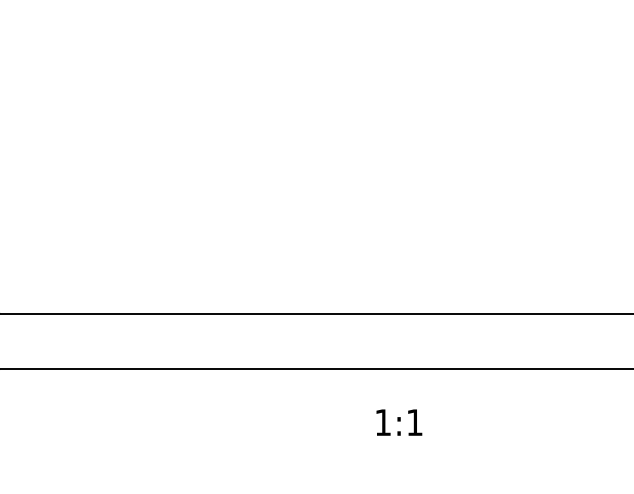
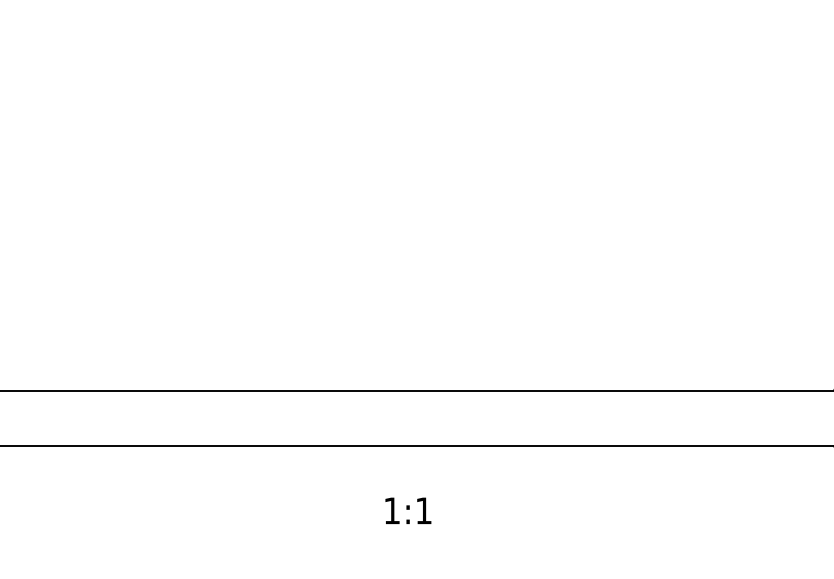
text: (399, 422) -> (408, 510), moved

